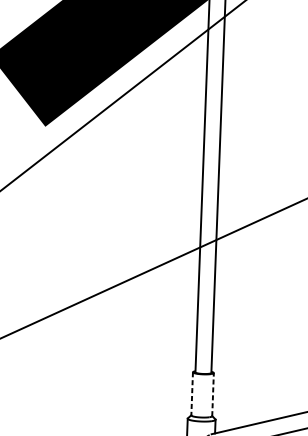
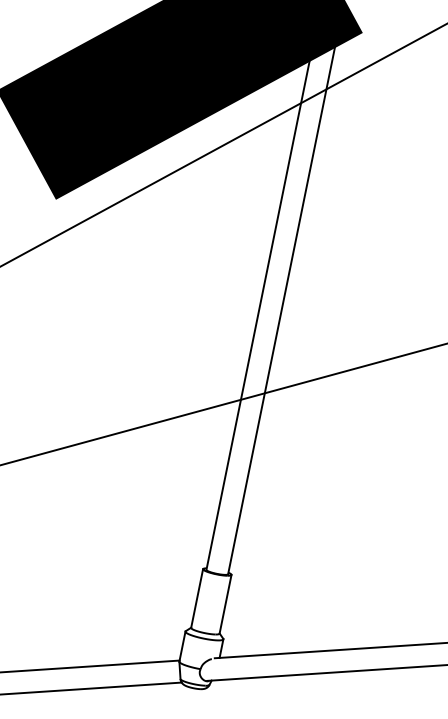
line: (192, 393) -> (197, 598), dashed -> solid
line: (213, 394) -> (225, 604), dashed -> solid

